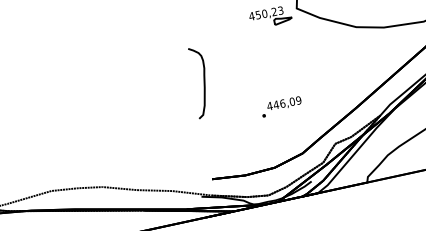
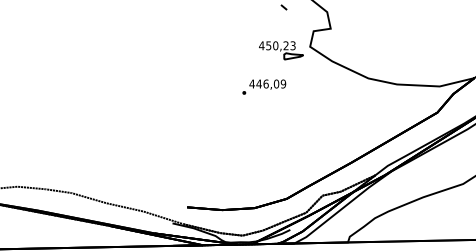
curve: (203, 84) -> (197, 106), removed
text: (281, 106) -> (264, 86), moved

